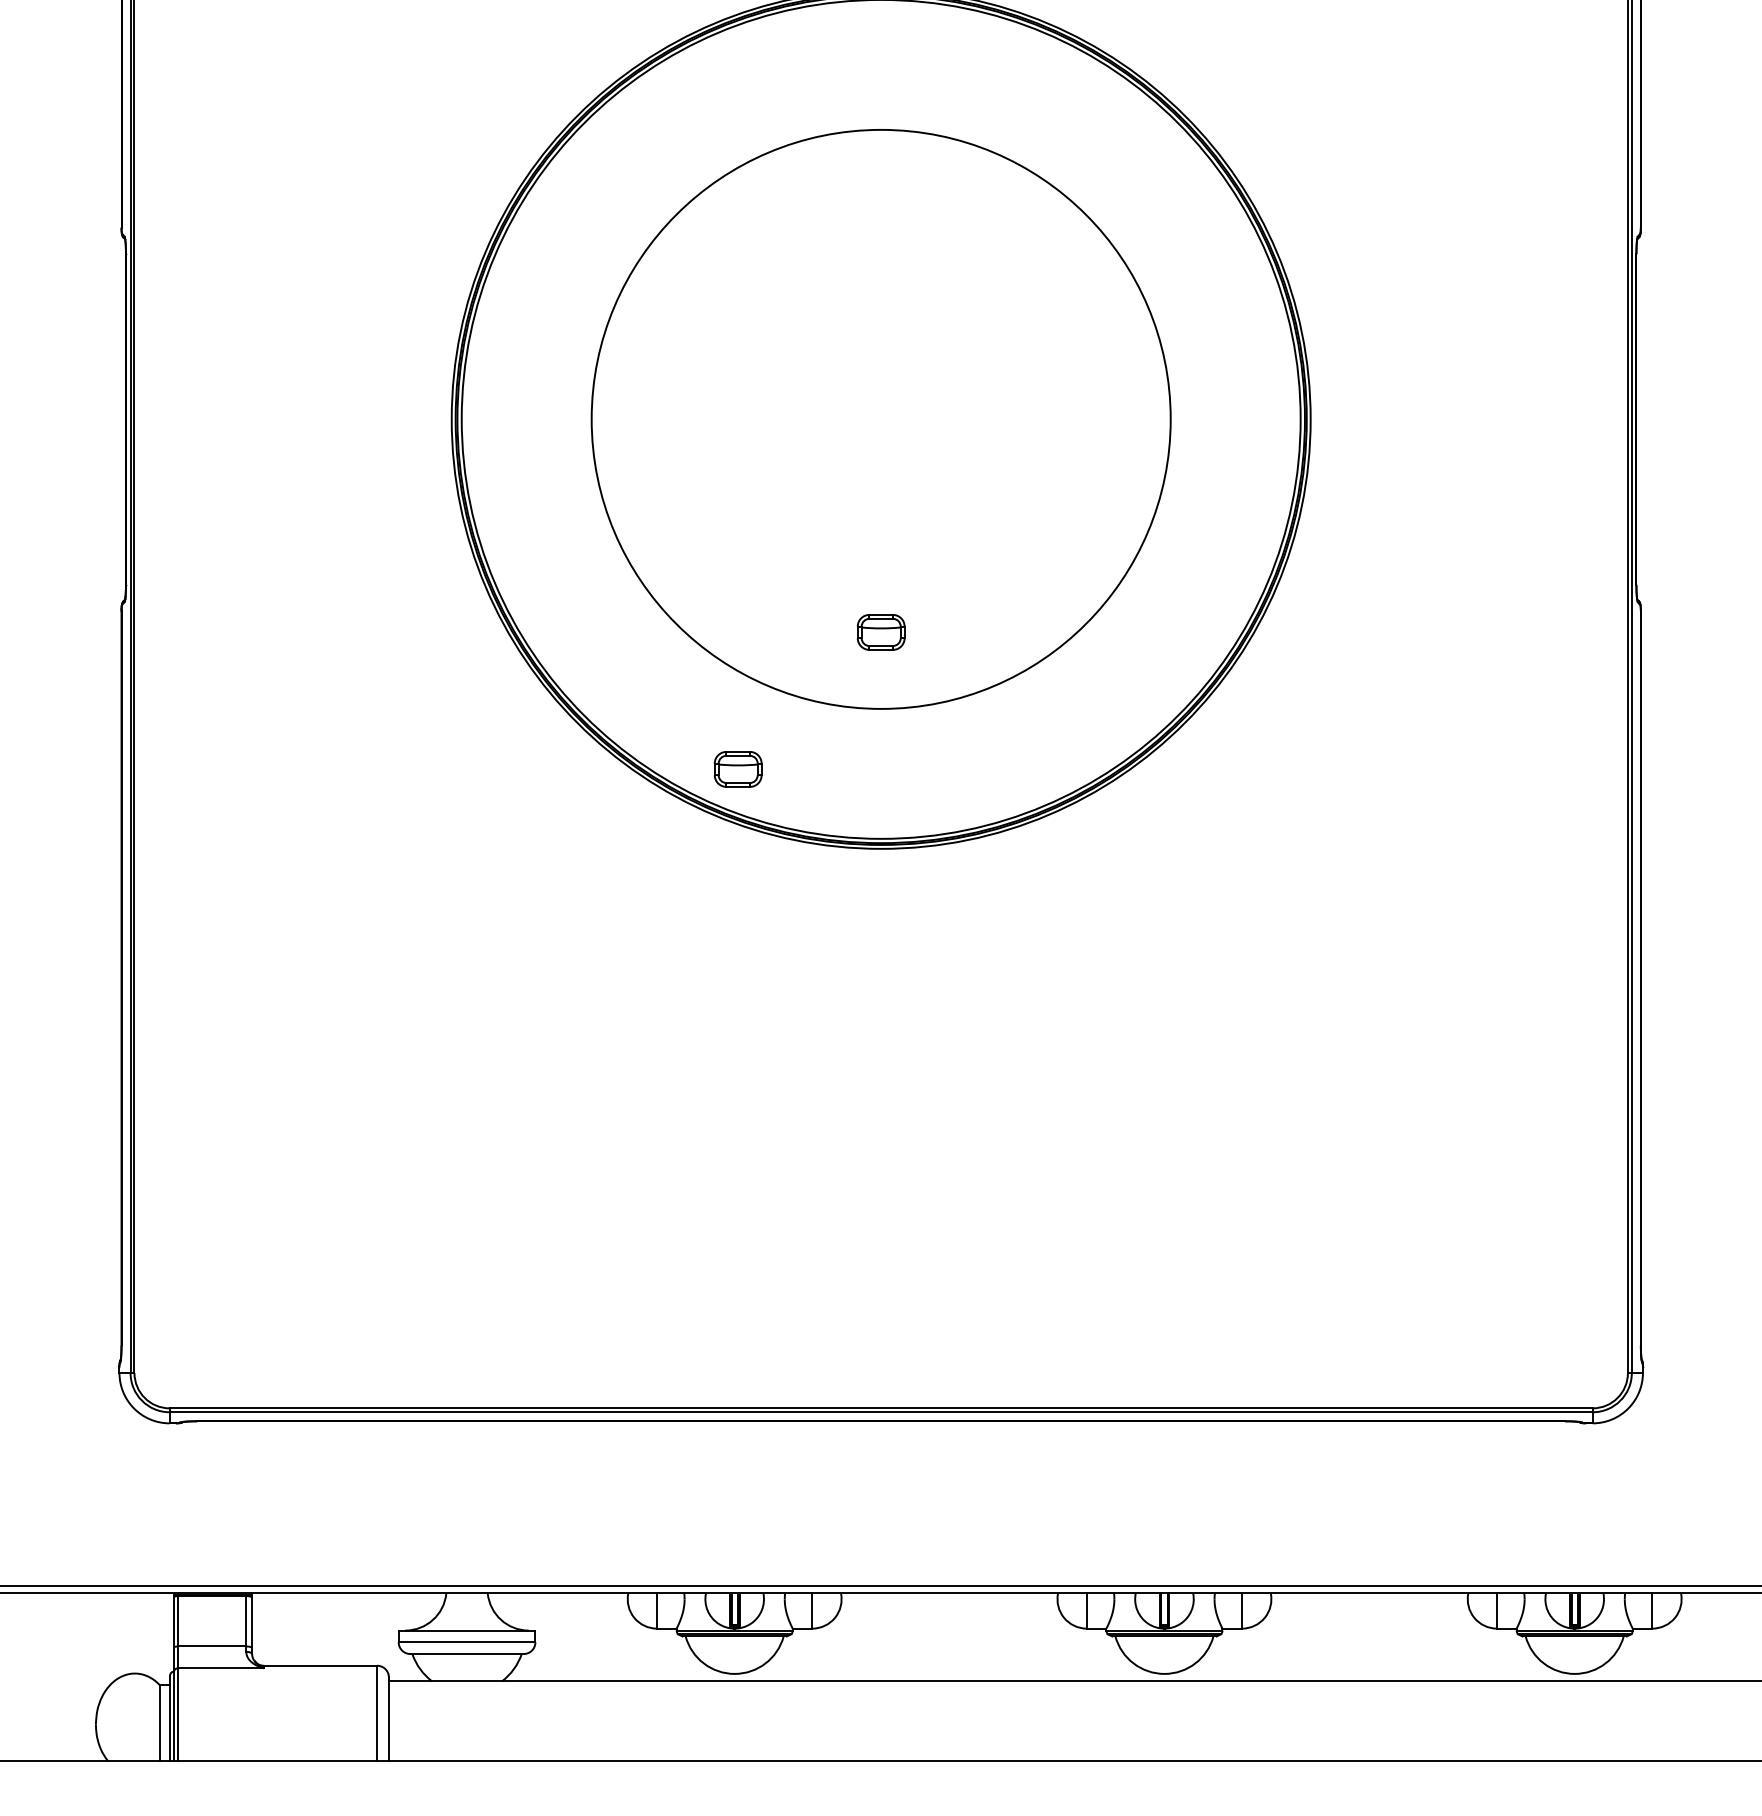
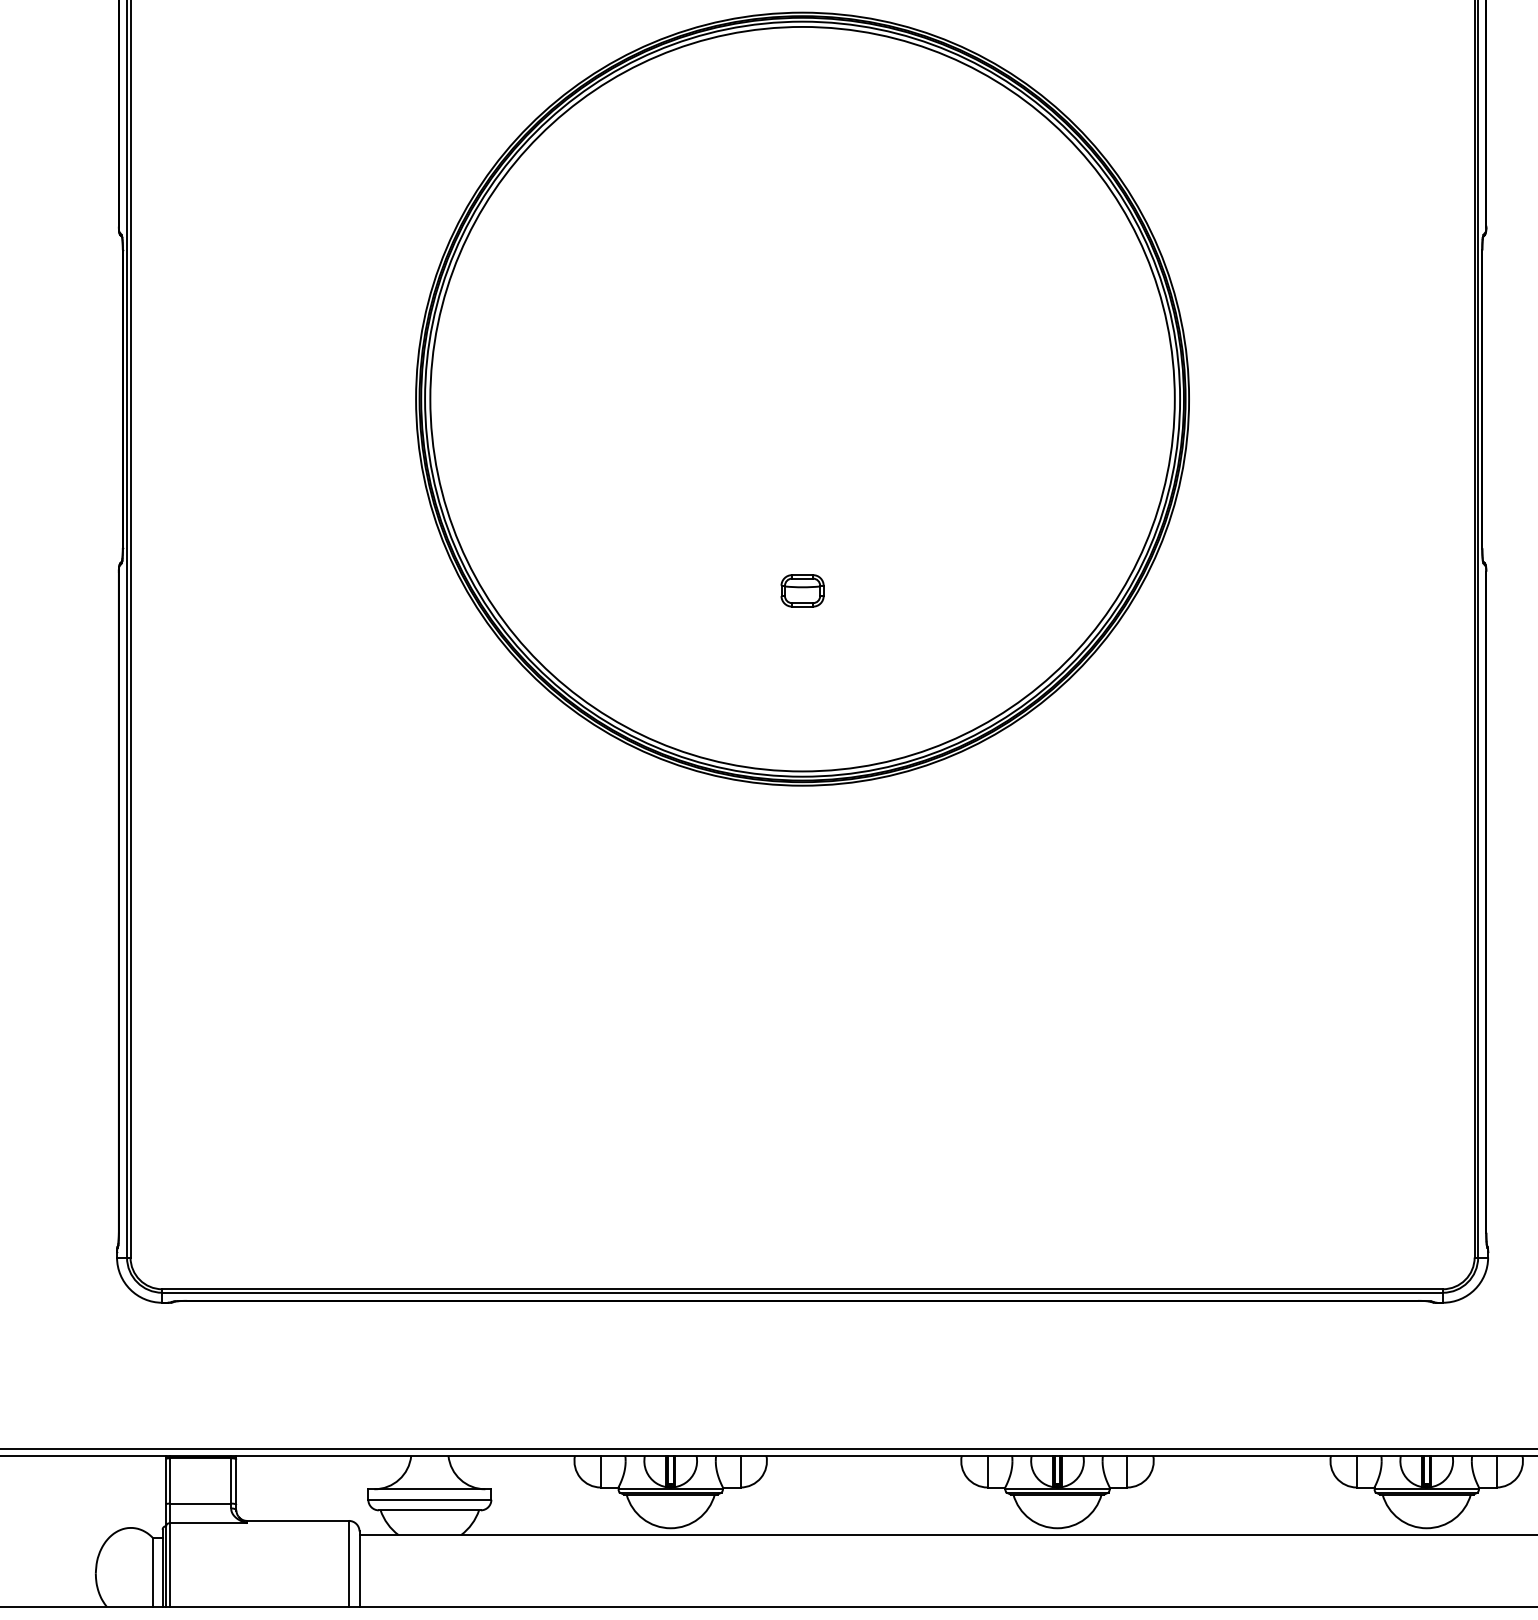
circle: (880, 419) -> (801, 399), size x1.43
part: (737, 769) -> (673, 714), removed

